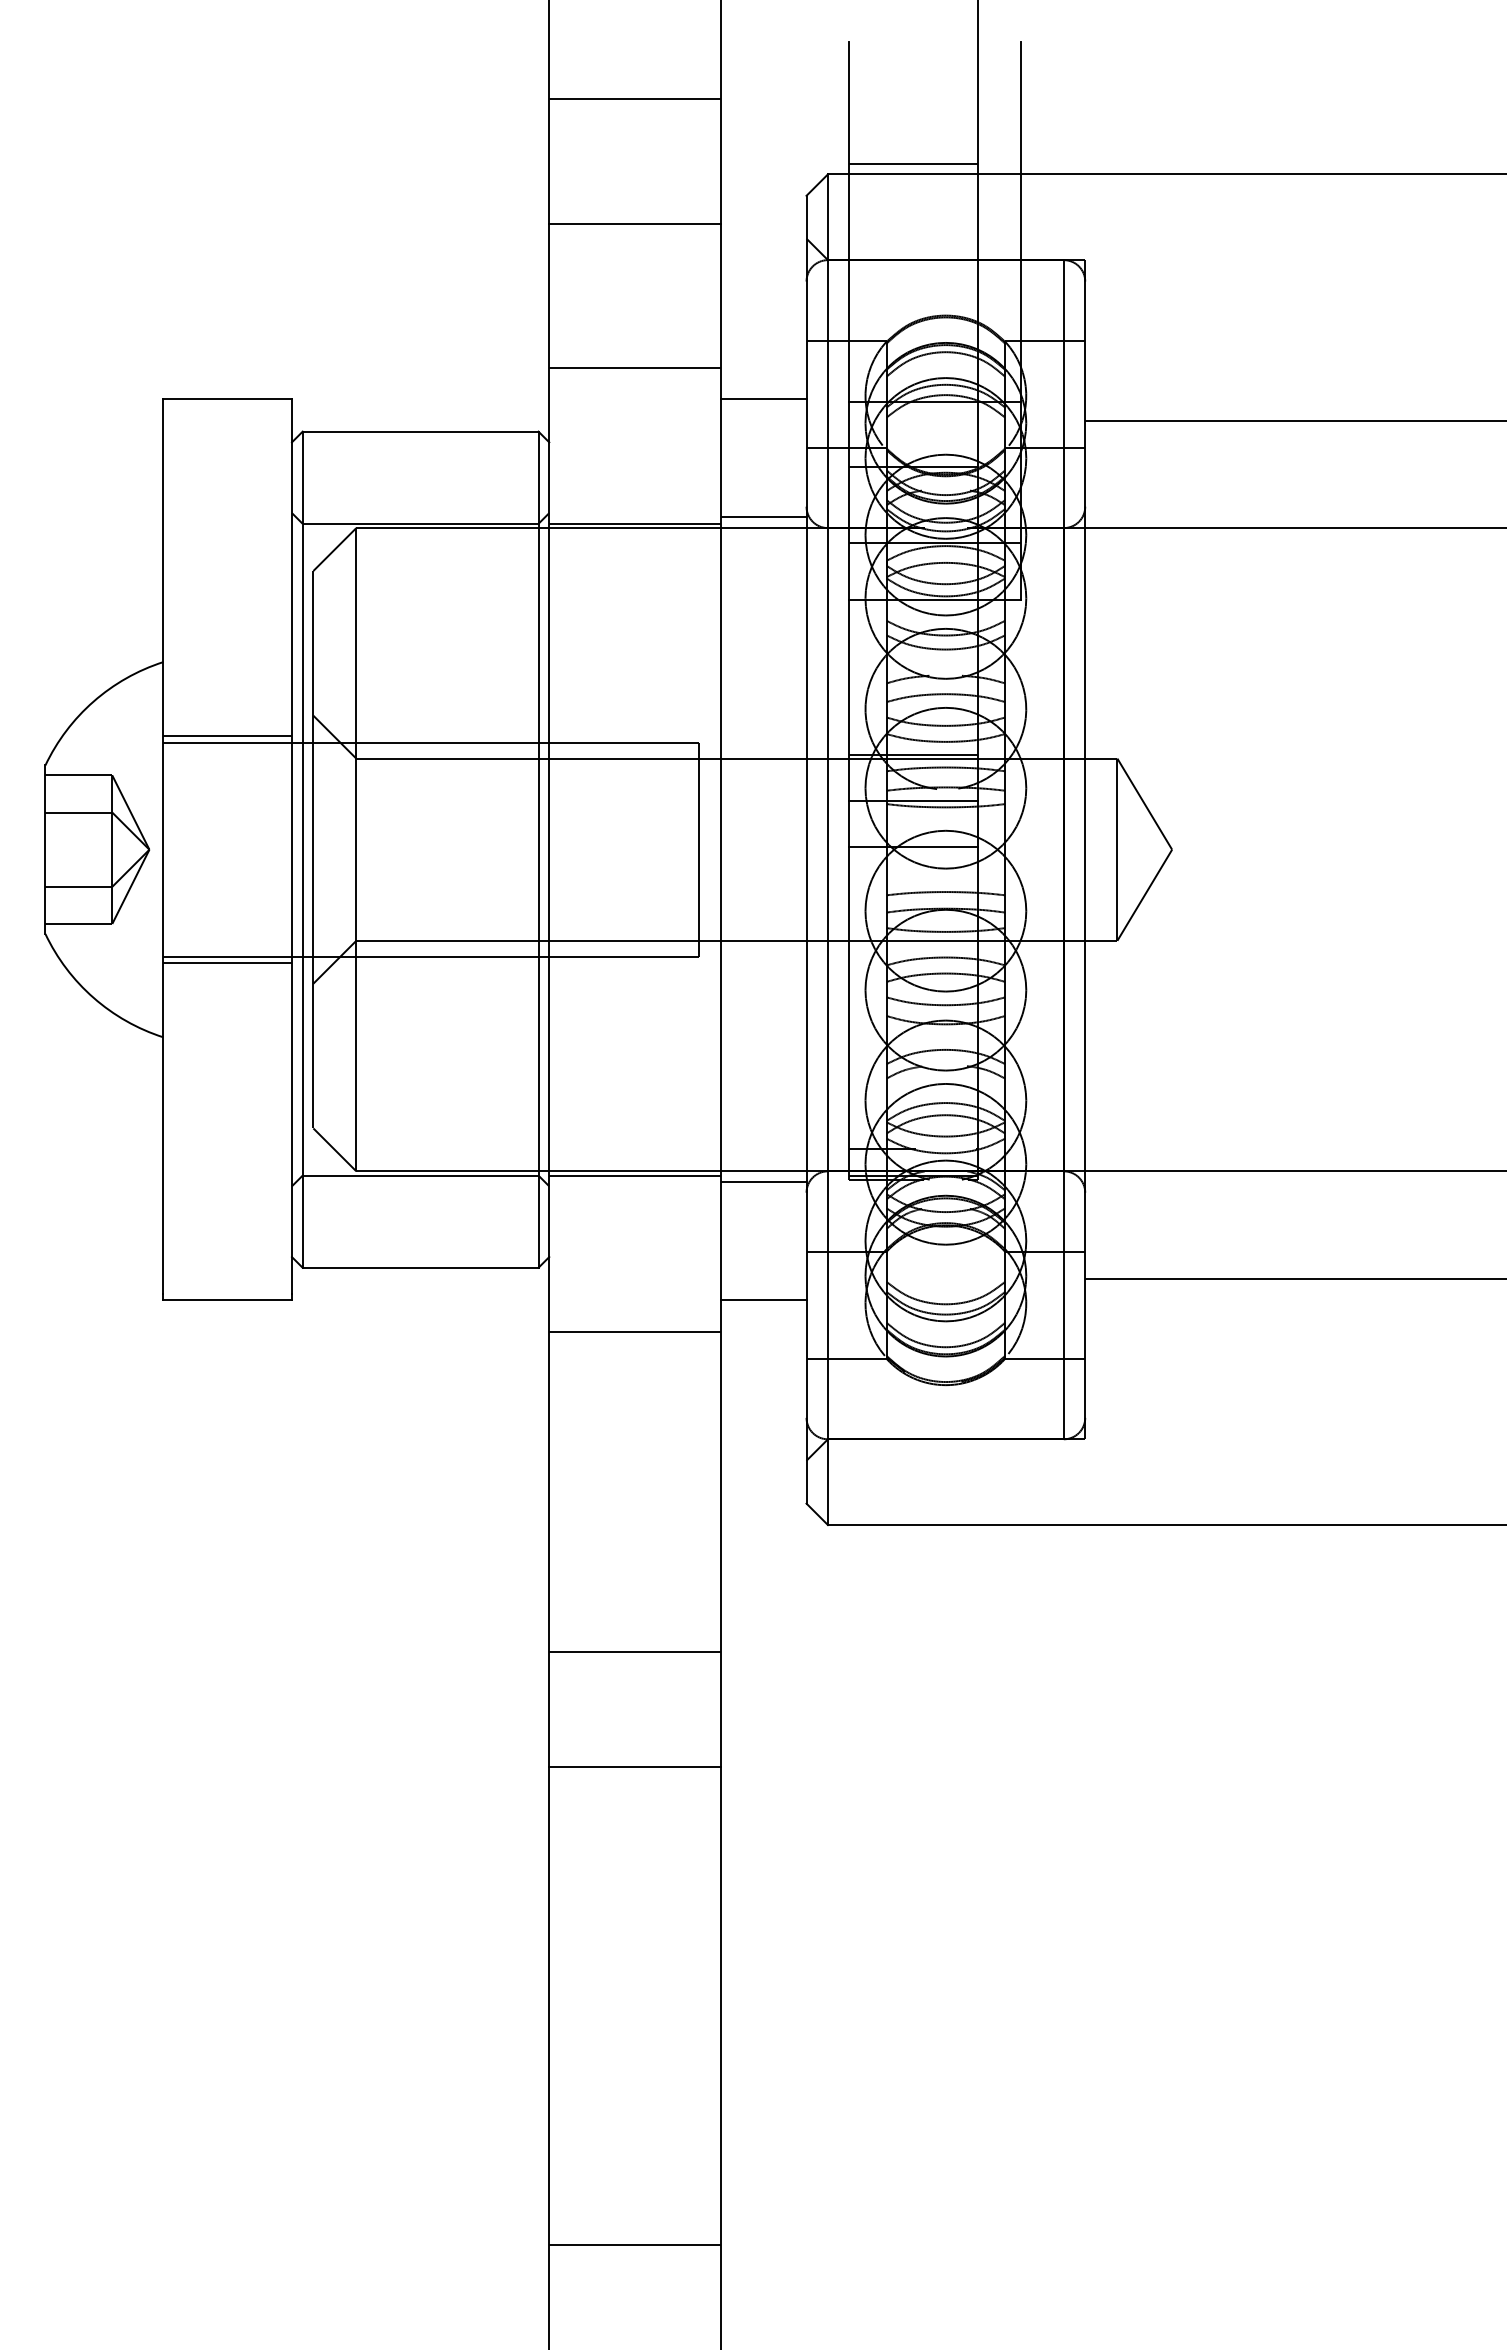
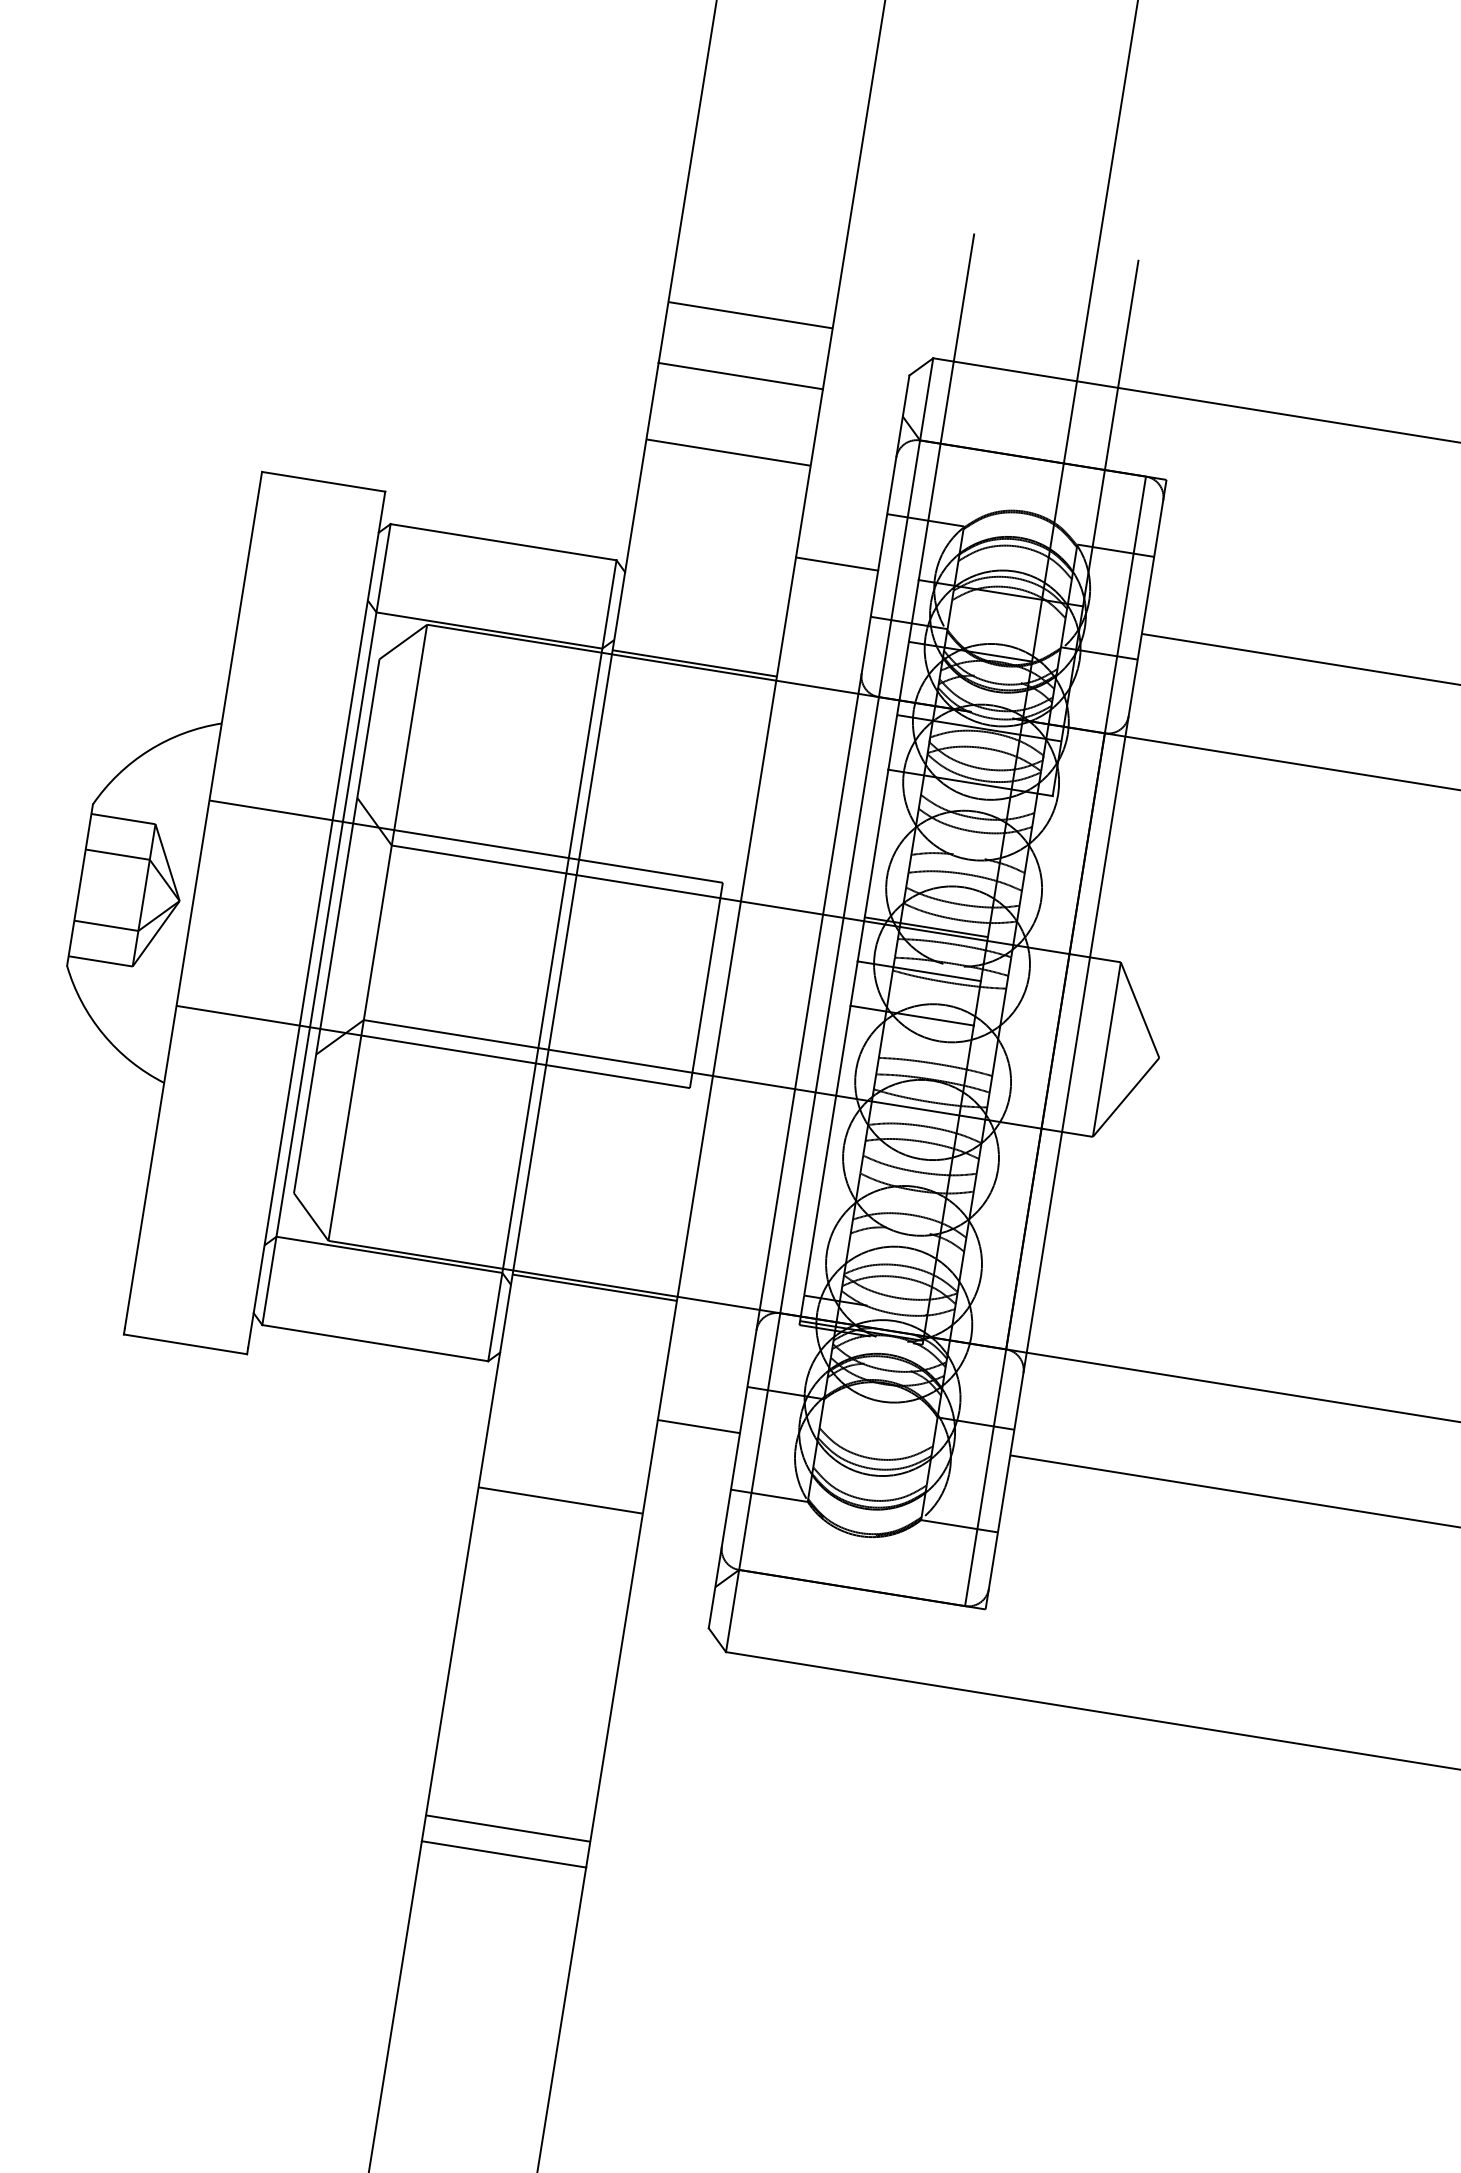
line: (634, 99) -> (750, 315), moved
line: (913, 163) -> (1016, 360), removed
line: (634, 367) -> (728, 452), moved
line: (763, 517) -> (818, 677), removed
line: (227, 736) -> (271, 804), removed
line: (227, 963) -> (236, 1022), removed
line: (763, 1182) -> (716, 1314), removed
line: (634, 1331) -> (560, 1500), moved
line: (634, 1652) -> (507, 1828), moved

